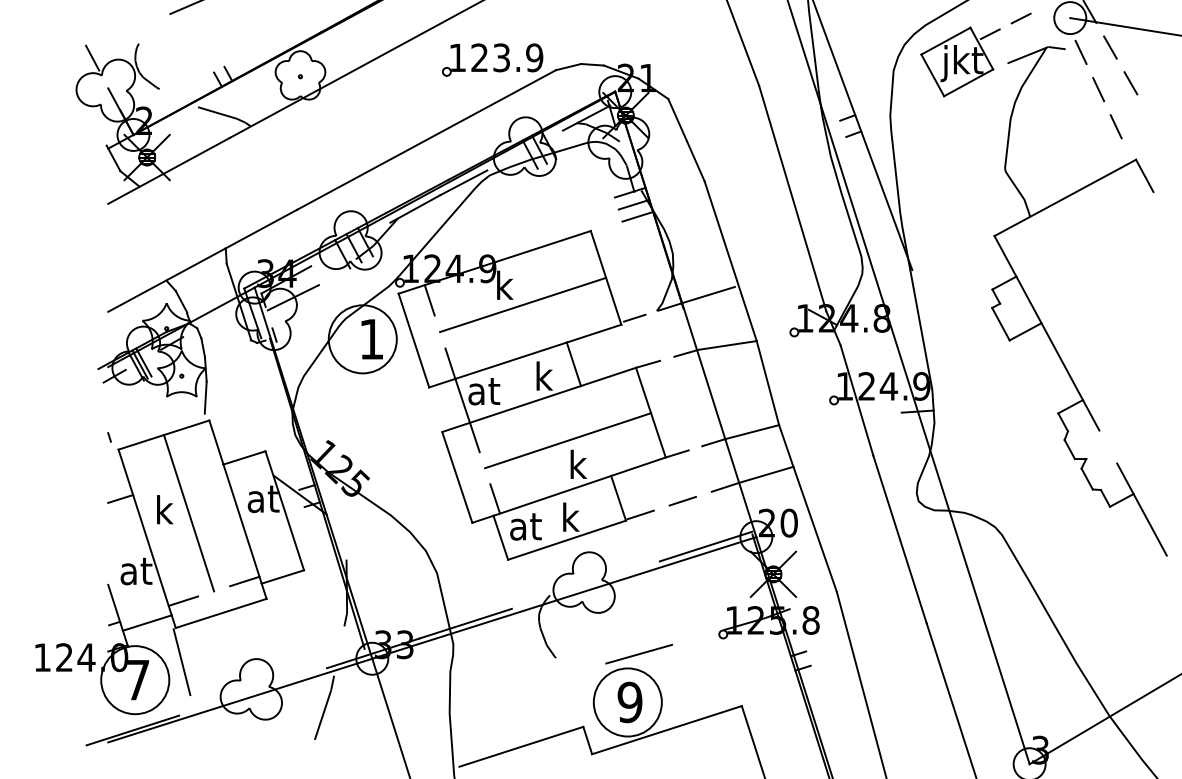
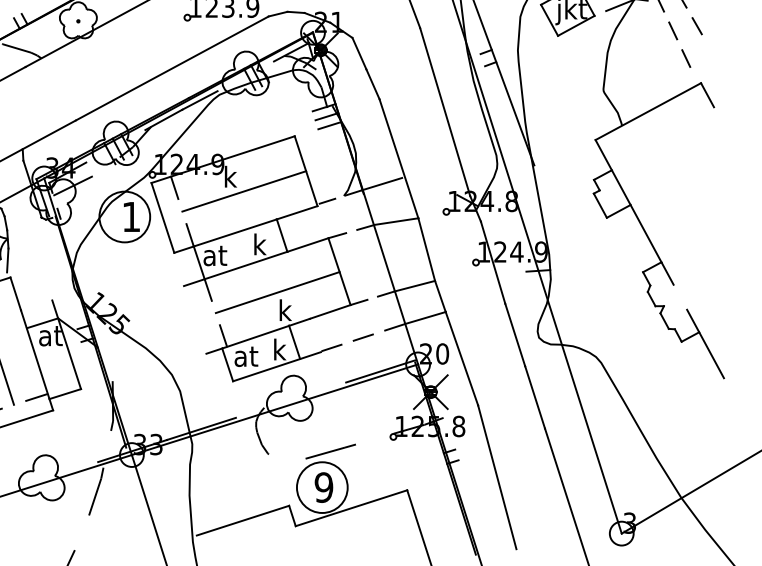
line: (244, 457) -> (42, 322), moved
line: (457, 477) -> (195, 319), removed
line: (618, 497) -> (294, 341), moved

